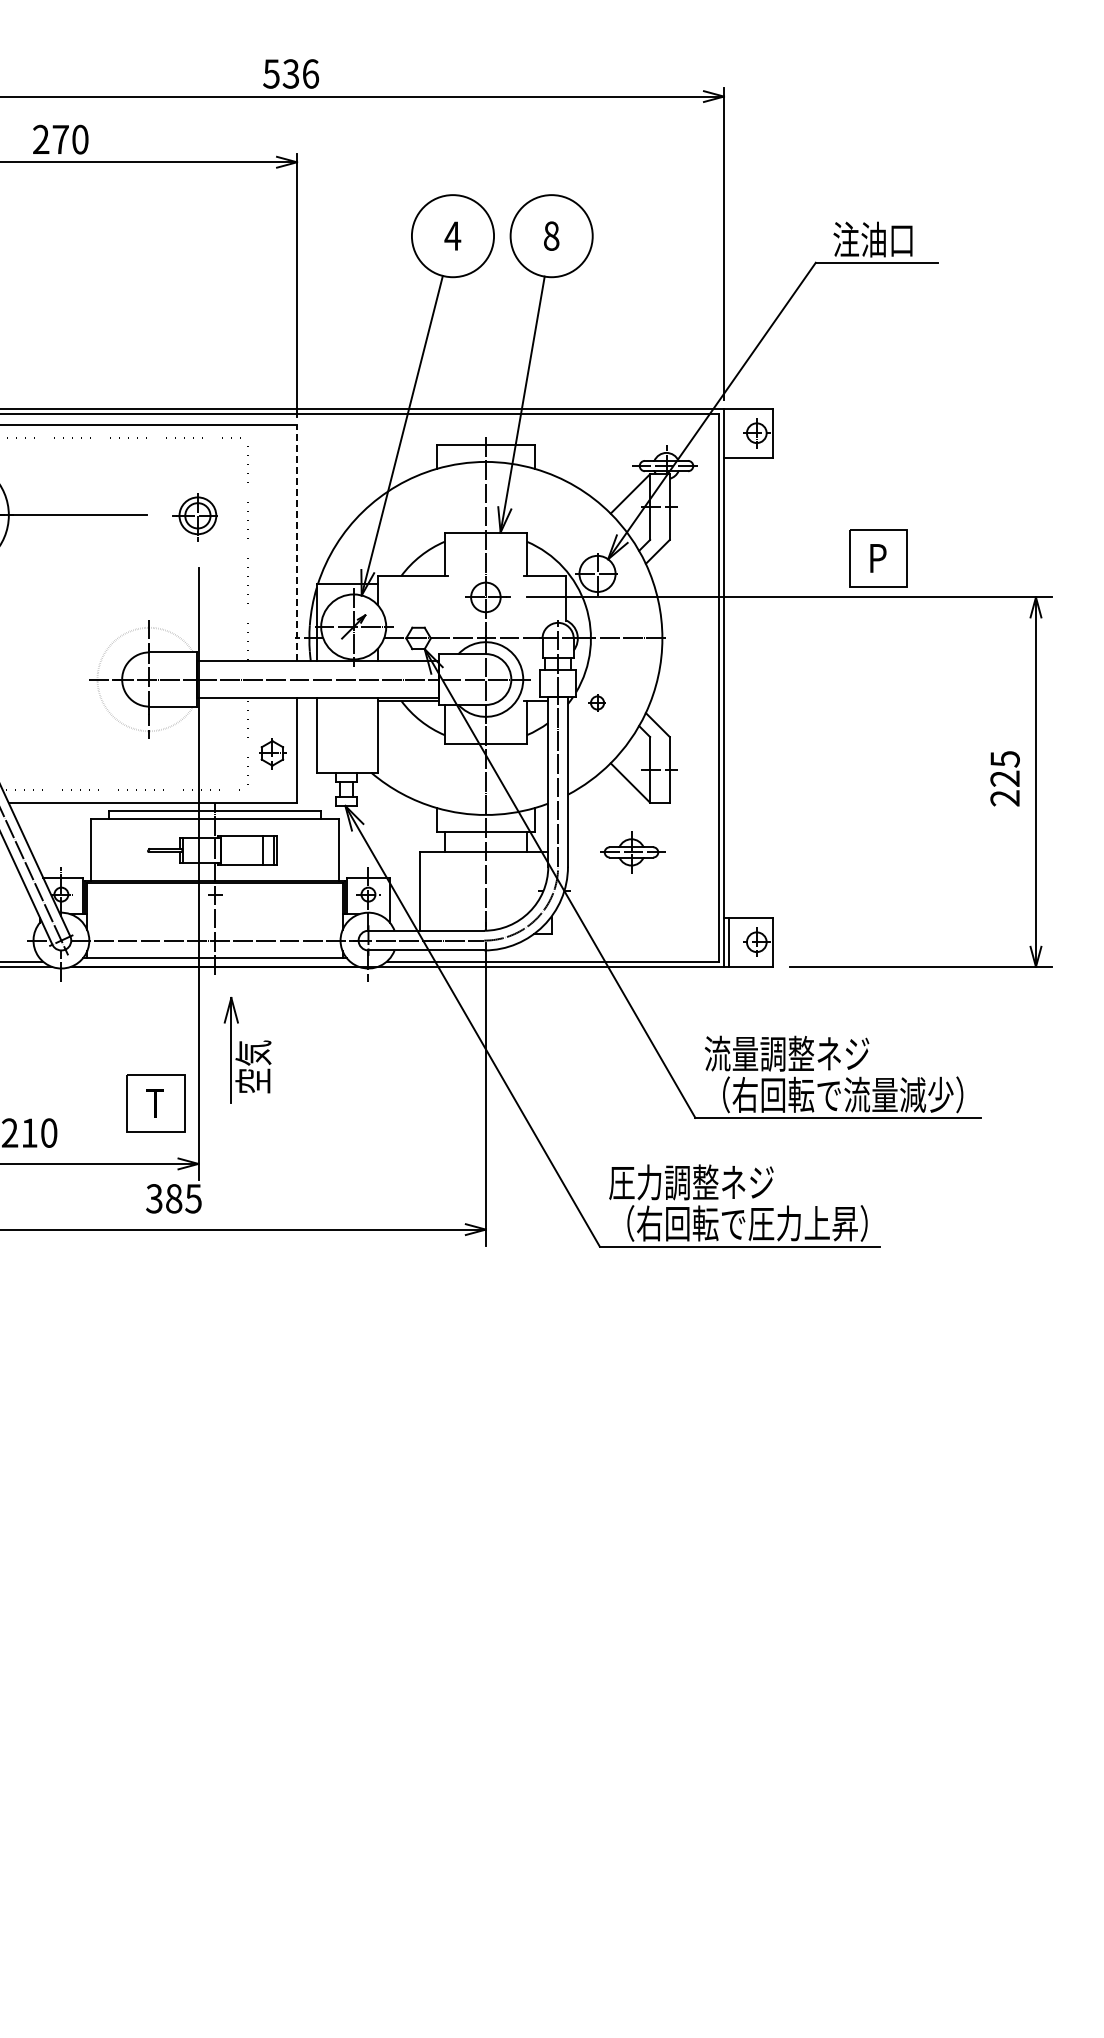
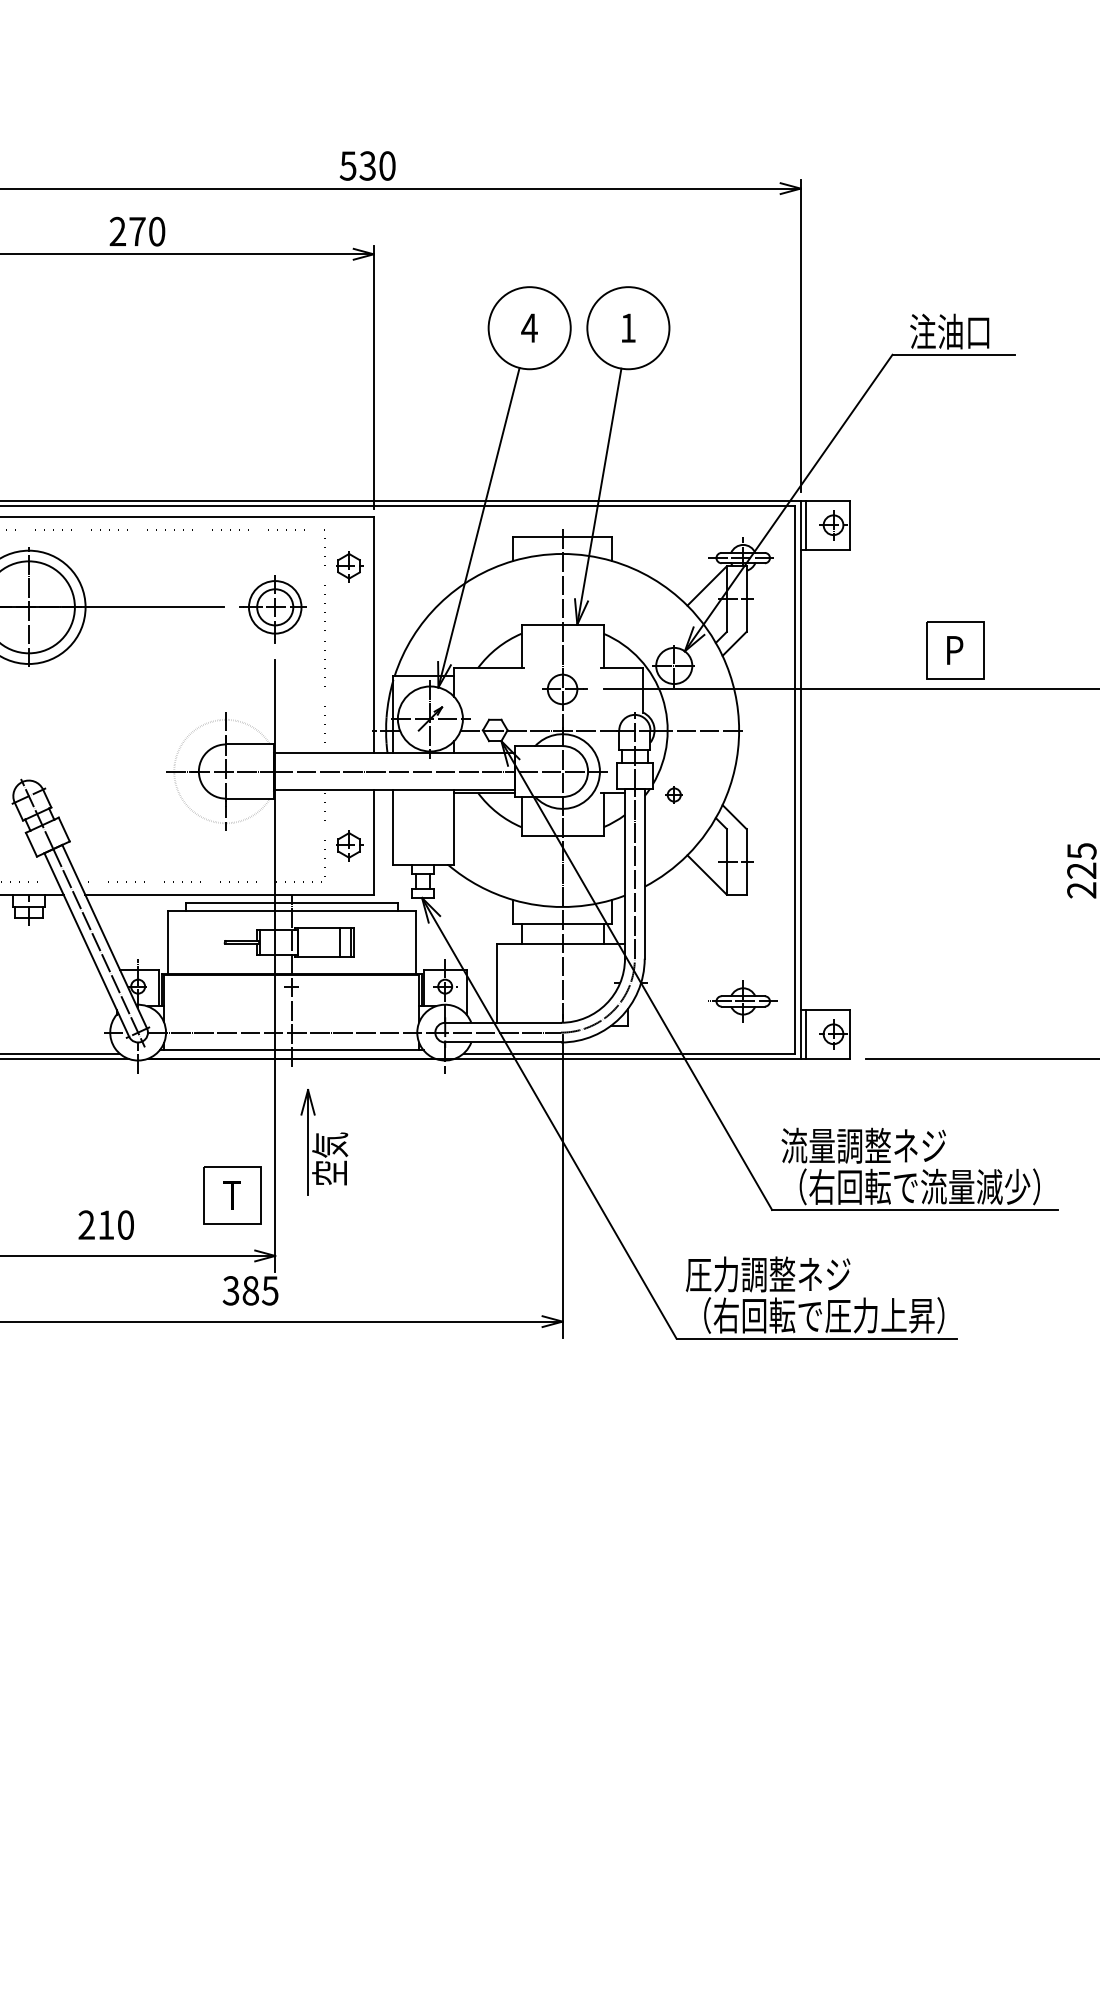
text: (310, 73) -> (387, 165), 536 -> 530
text: (551, 235) -> (628, 327), 8 -> 1
line: (729, 432) -> (806, 524), added
part: (272, 474) -> (349, 566), added
part: (196, 516) -> (273, 608), size x1.43
line: (297, 542) -> (374, 634), dashed -> solid
part: (632, 852) -> (744, 1001), moved

